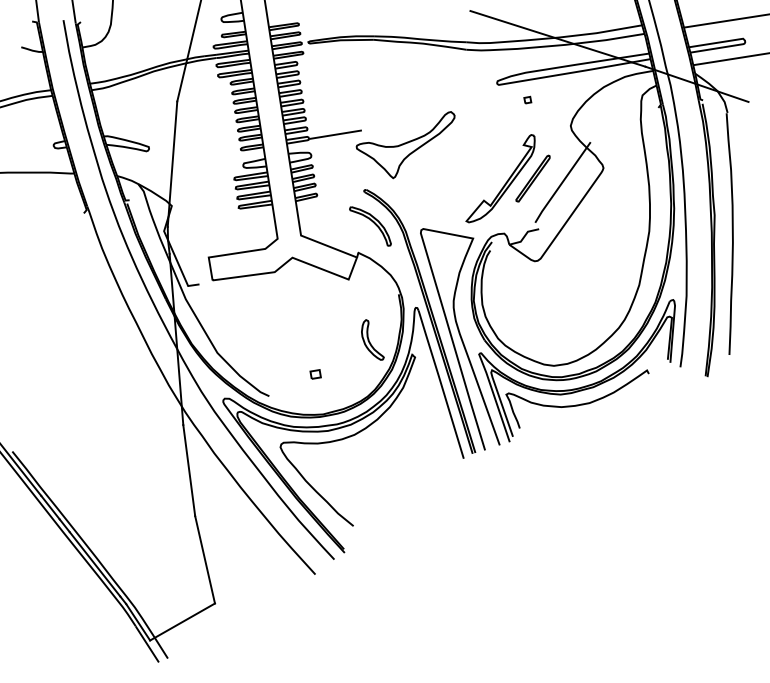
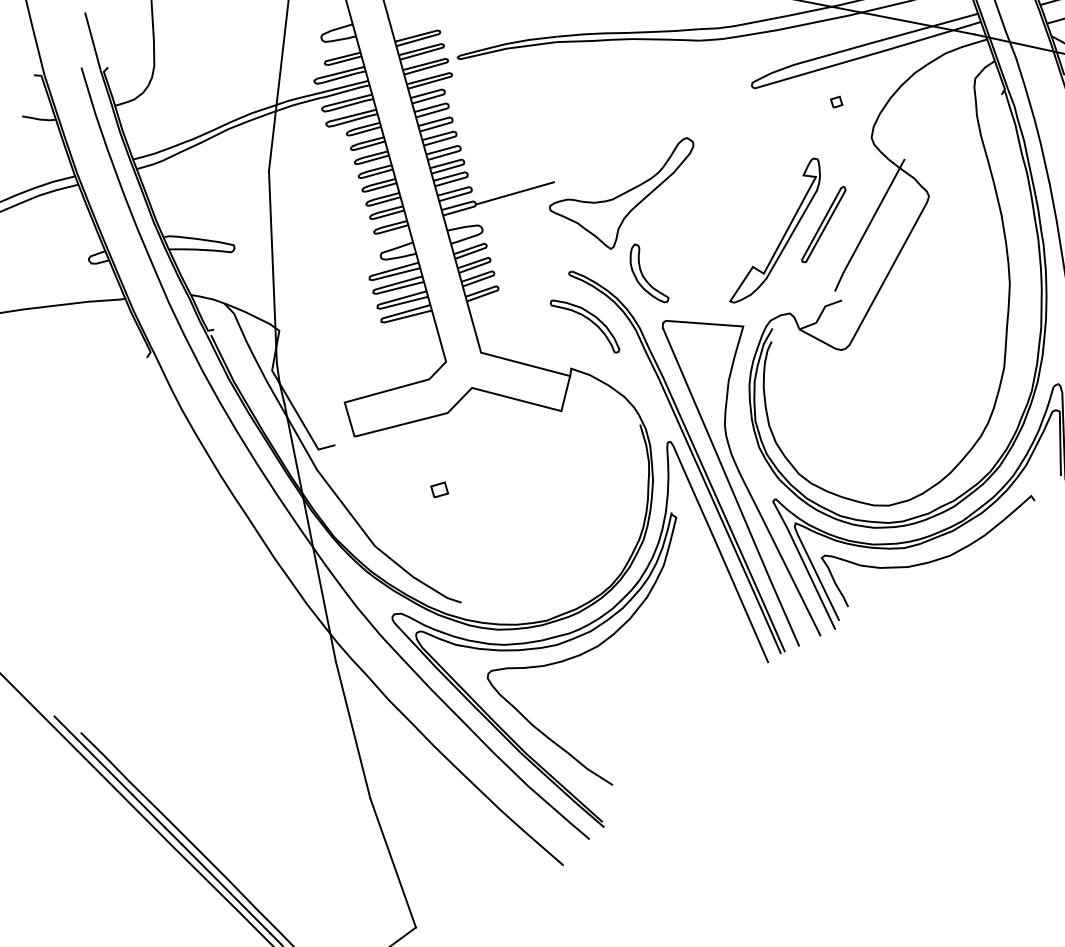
part: (527, 99) -> (836, 101), moved
part: (372, 339) -> (648, 272), moved
part: (315, 374) -> (439, 490), moved

